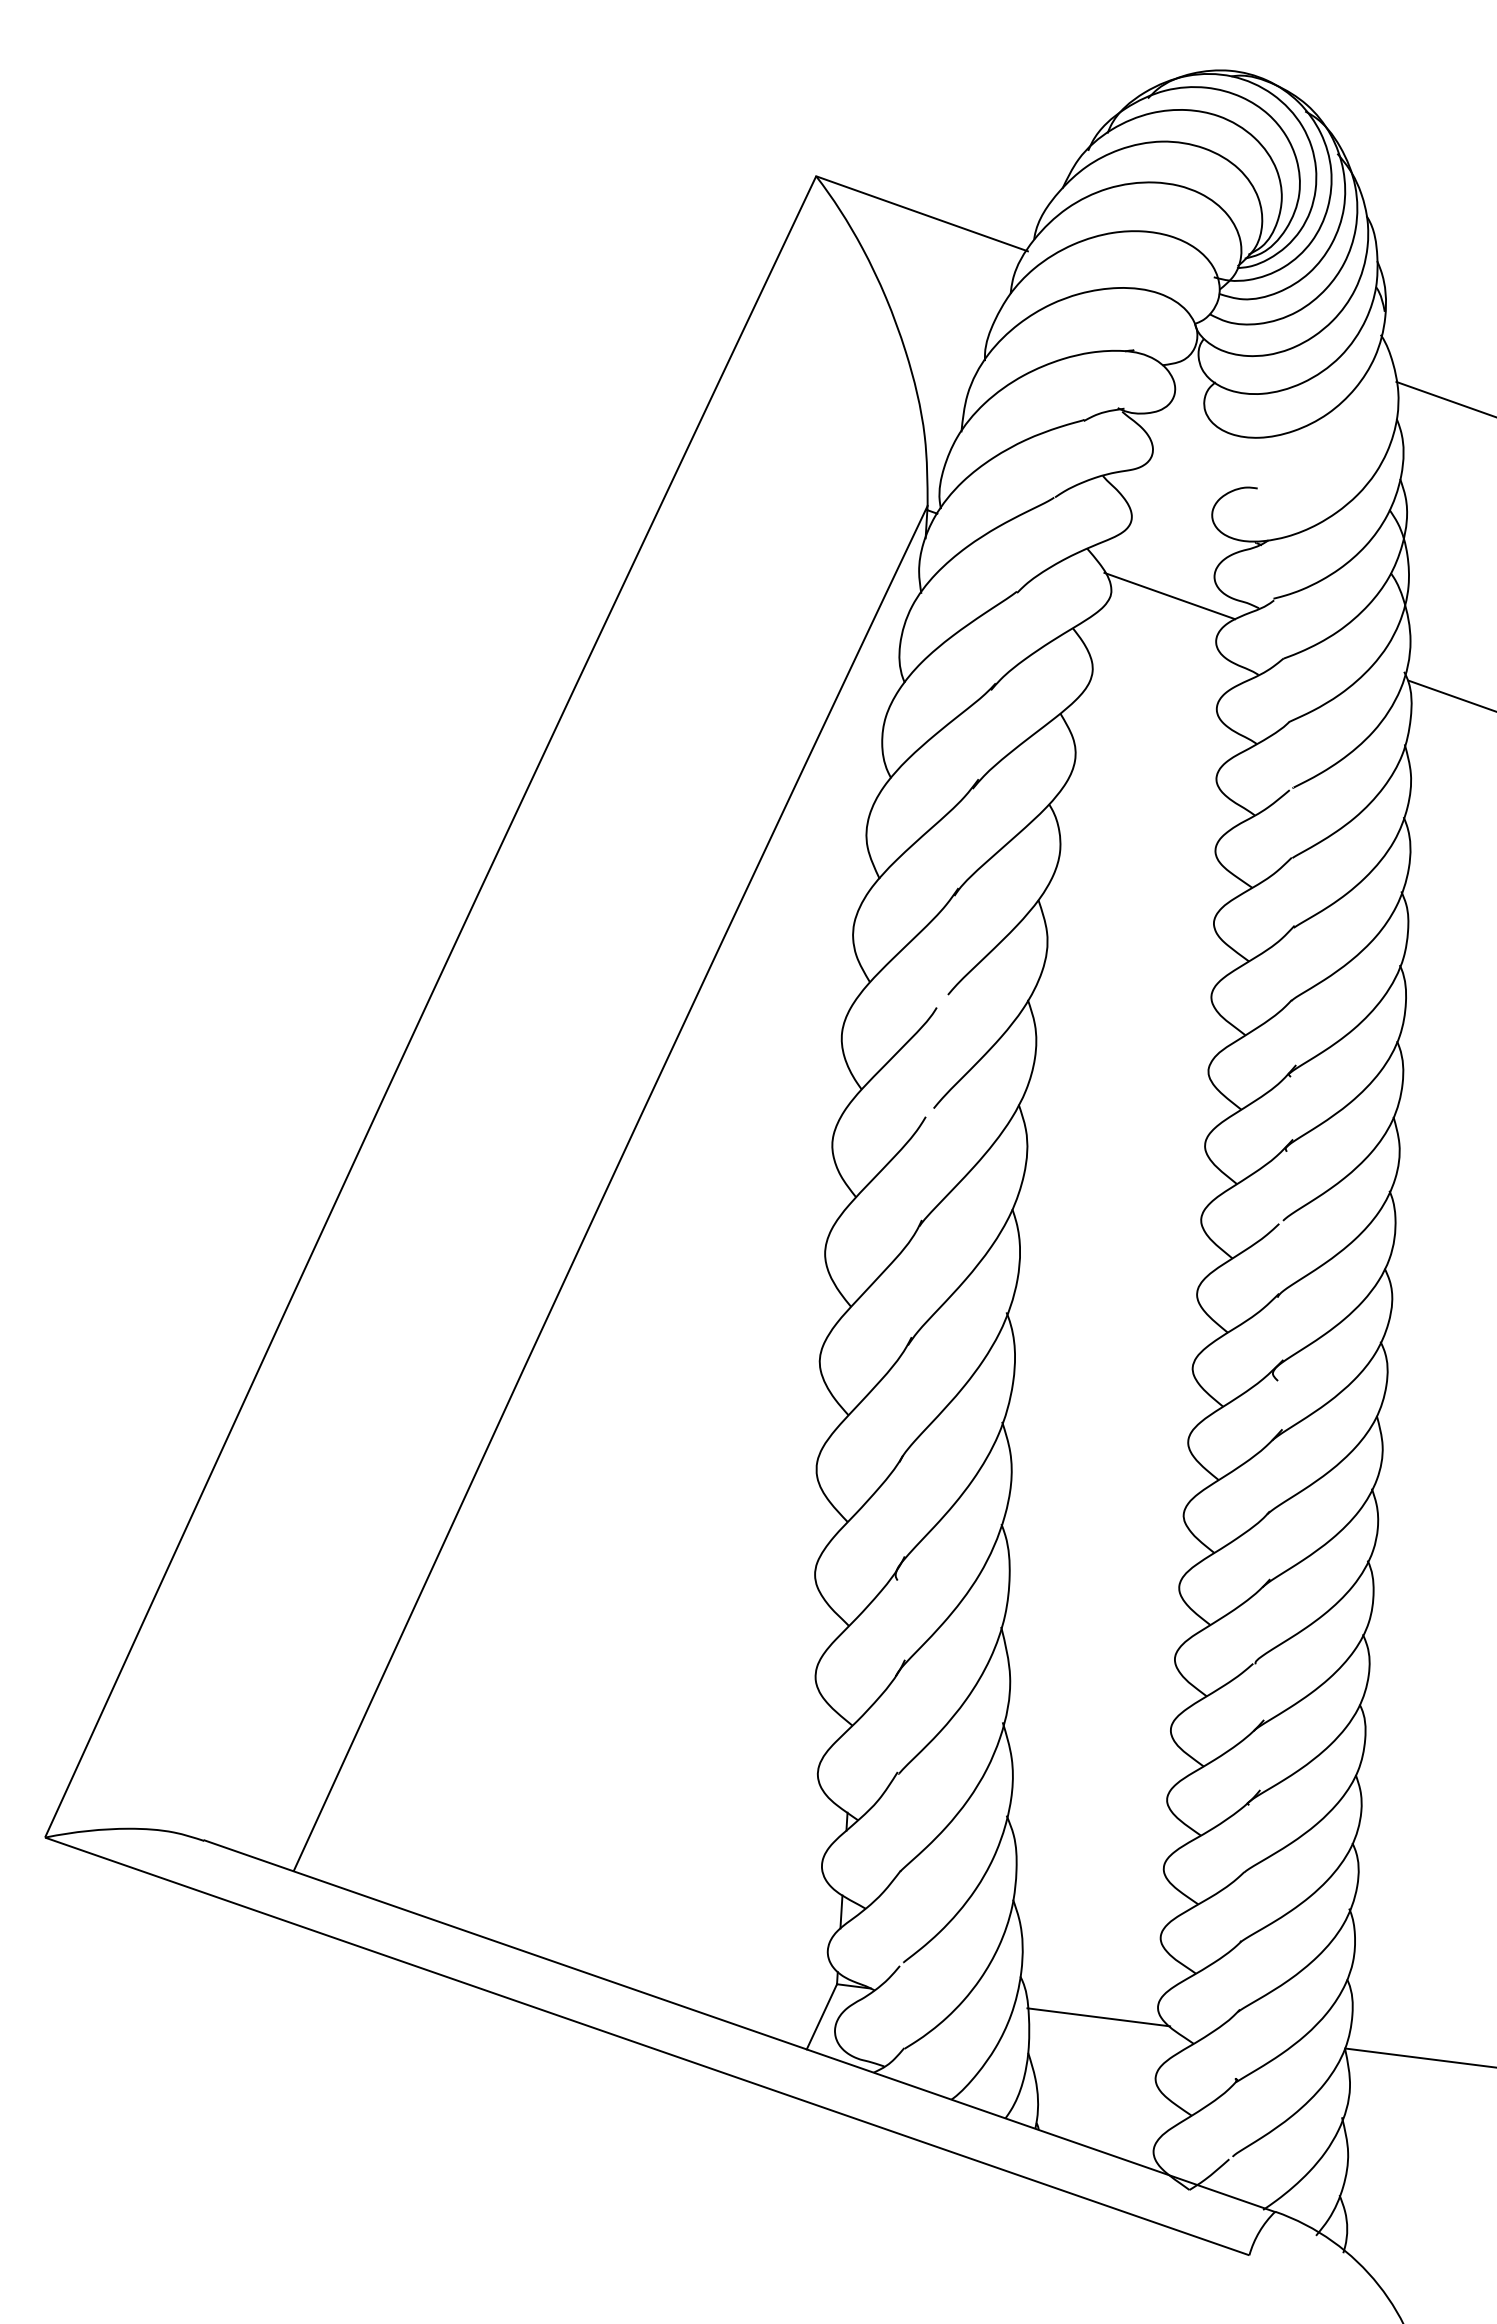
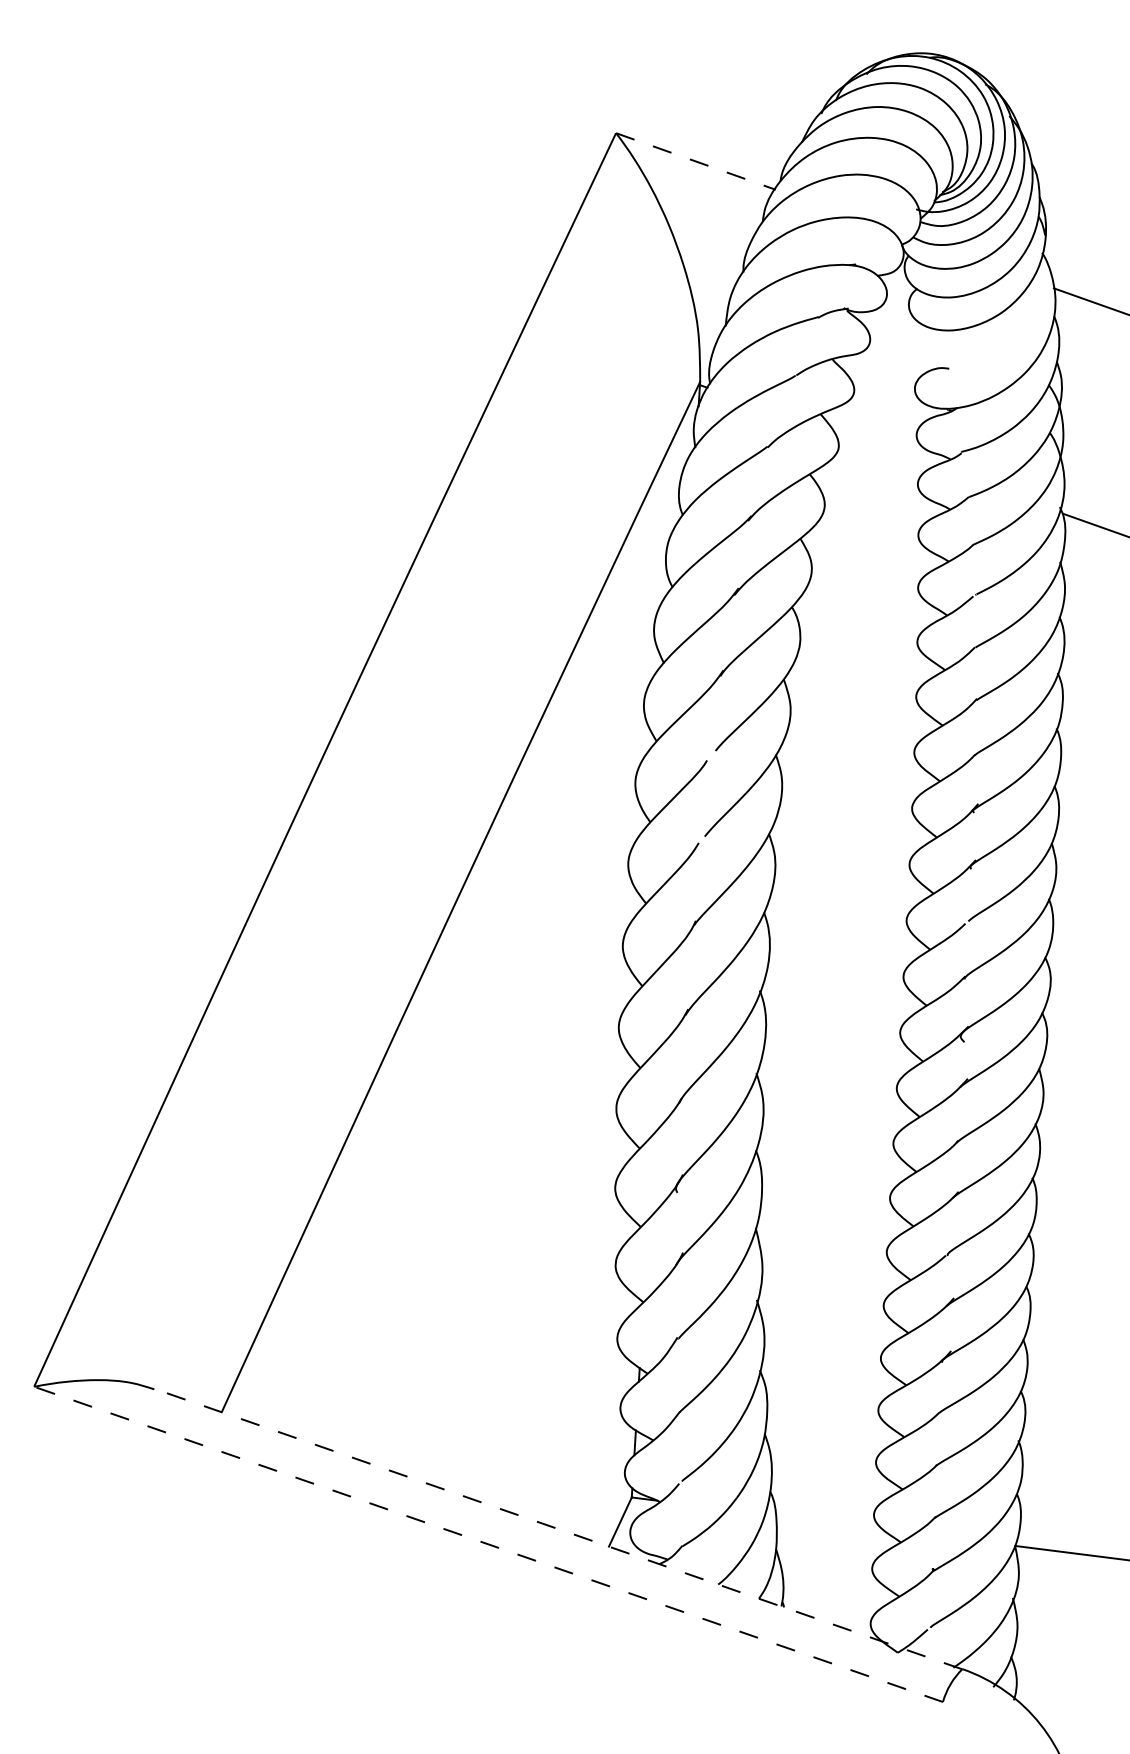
line: (922, 213) -> (696, 161), solid -> dashed
line: (1169, 595) -> (882, 449), removed
line: (1098, 2017) -> (829, 1522), removed
line: (739, 2026) -> (558, 1529), solid -> dashed
line: (647, 2046) -> (488, 1544), solid -> dashed

